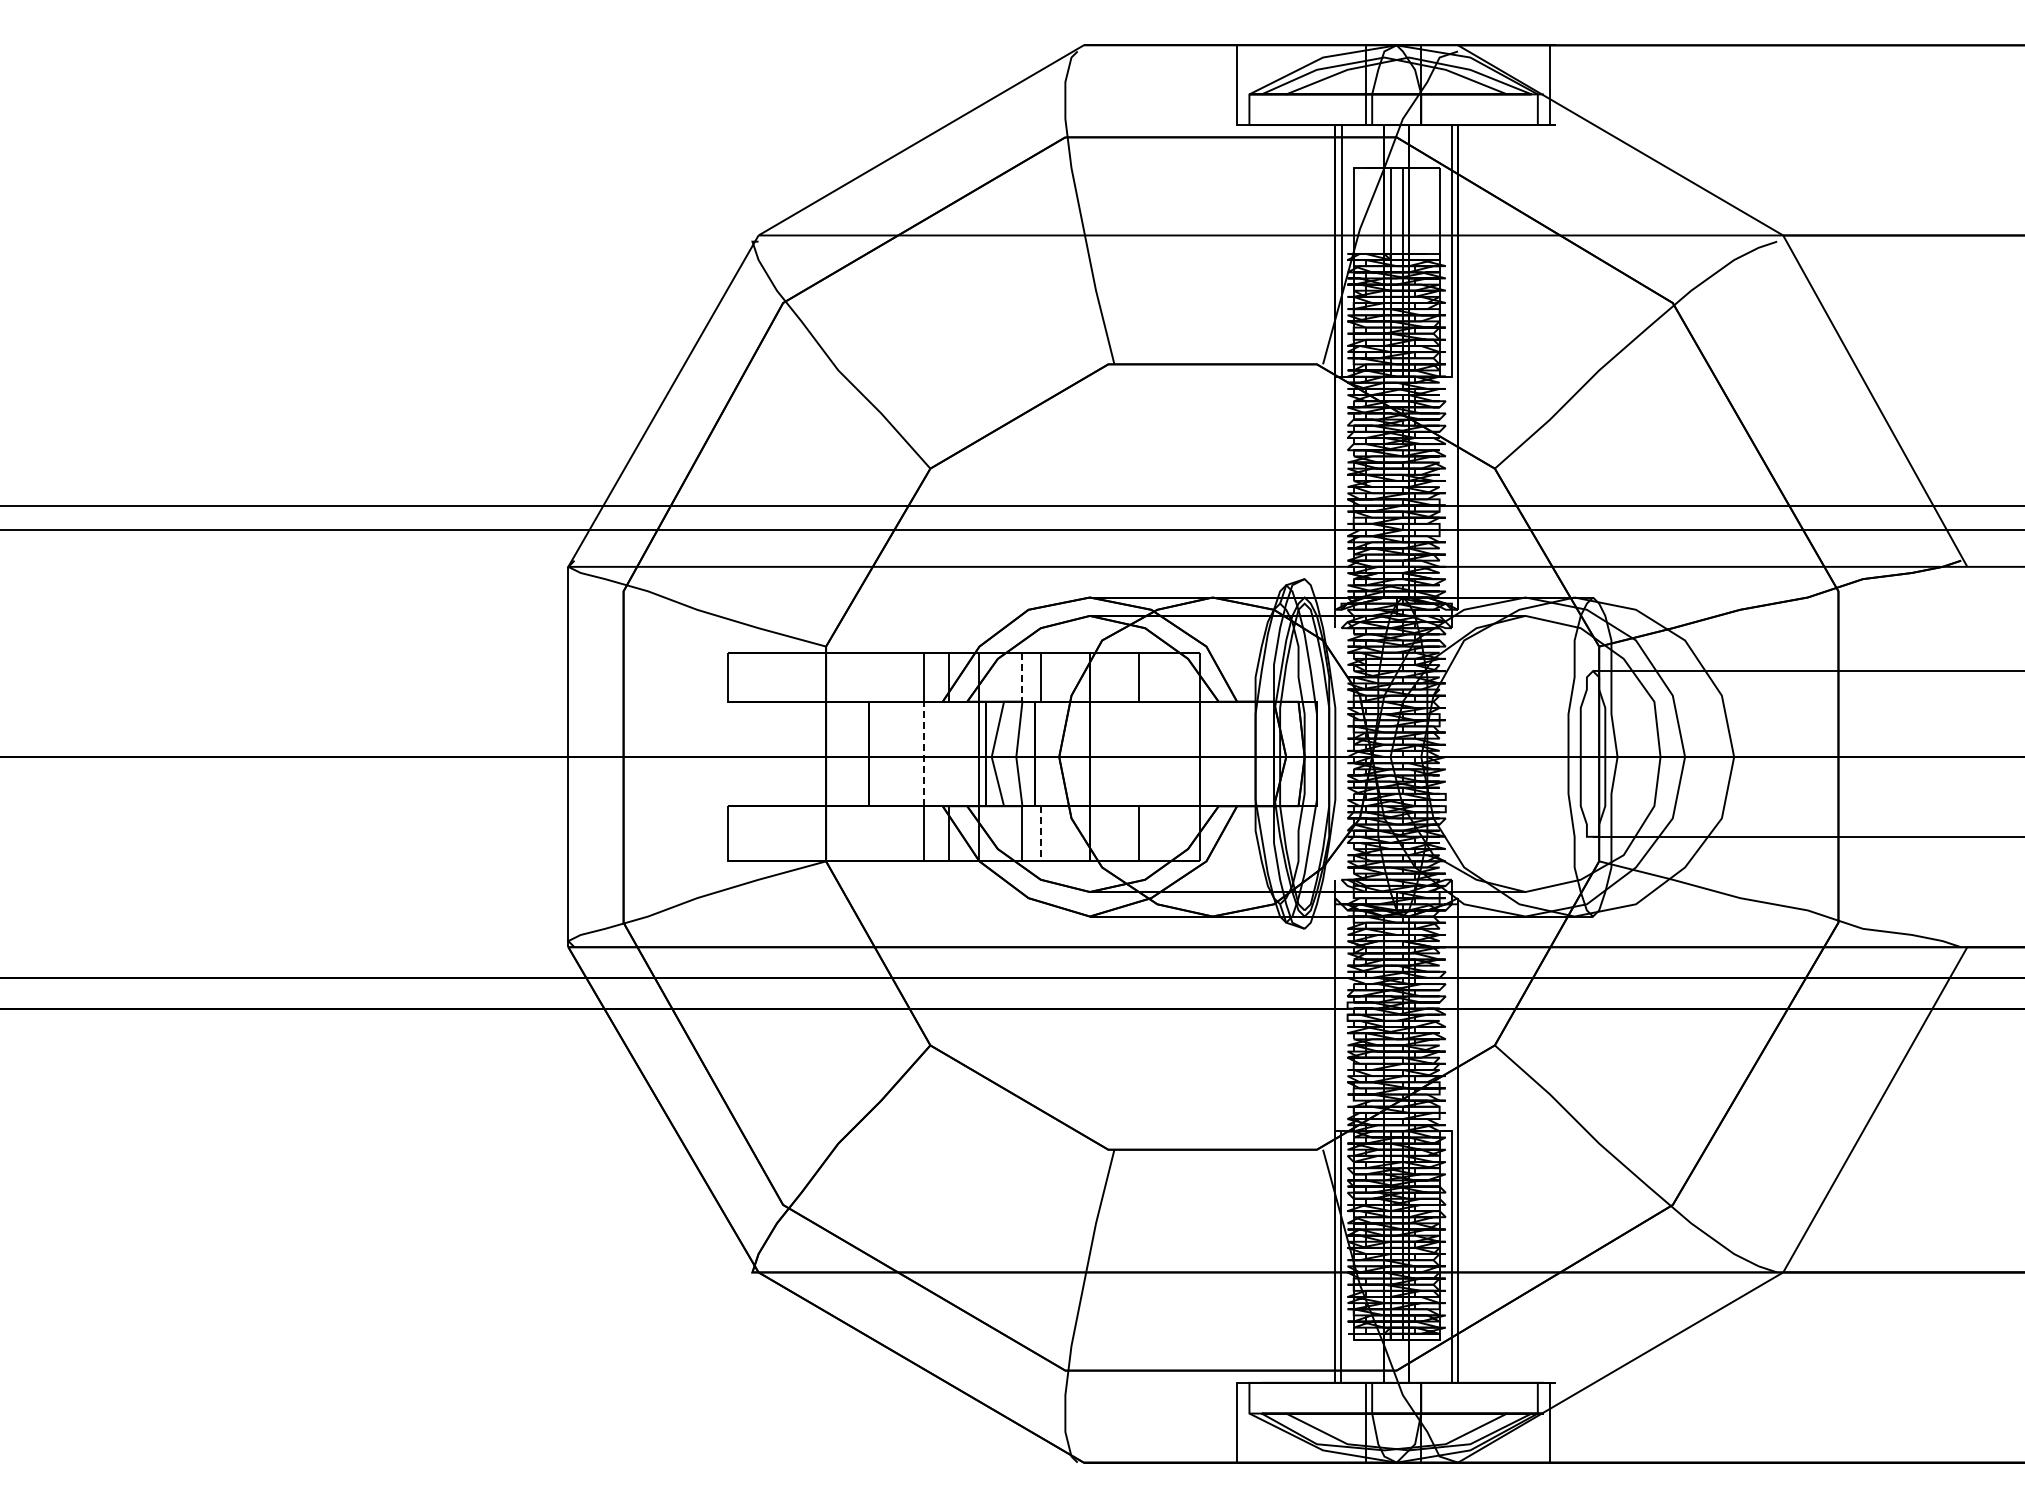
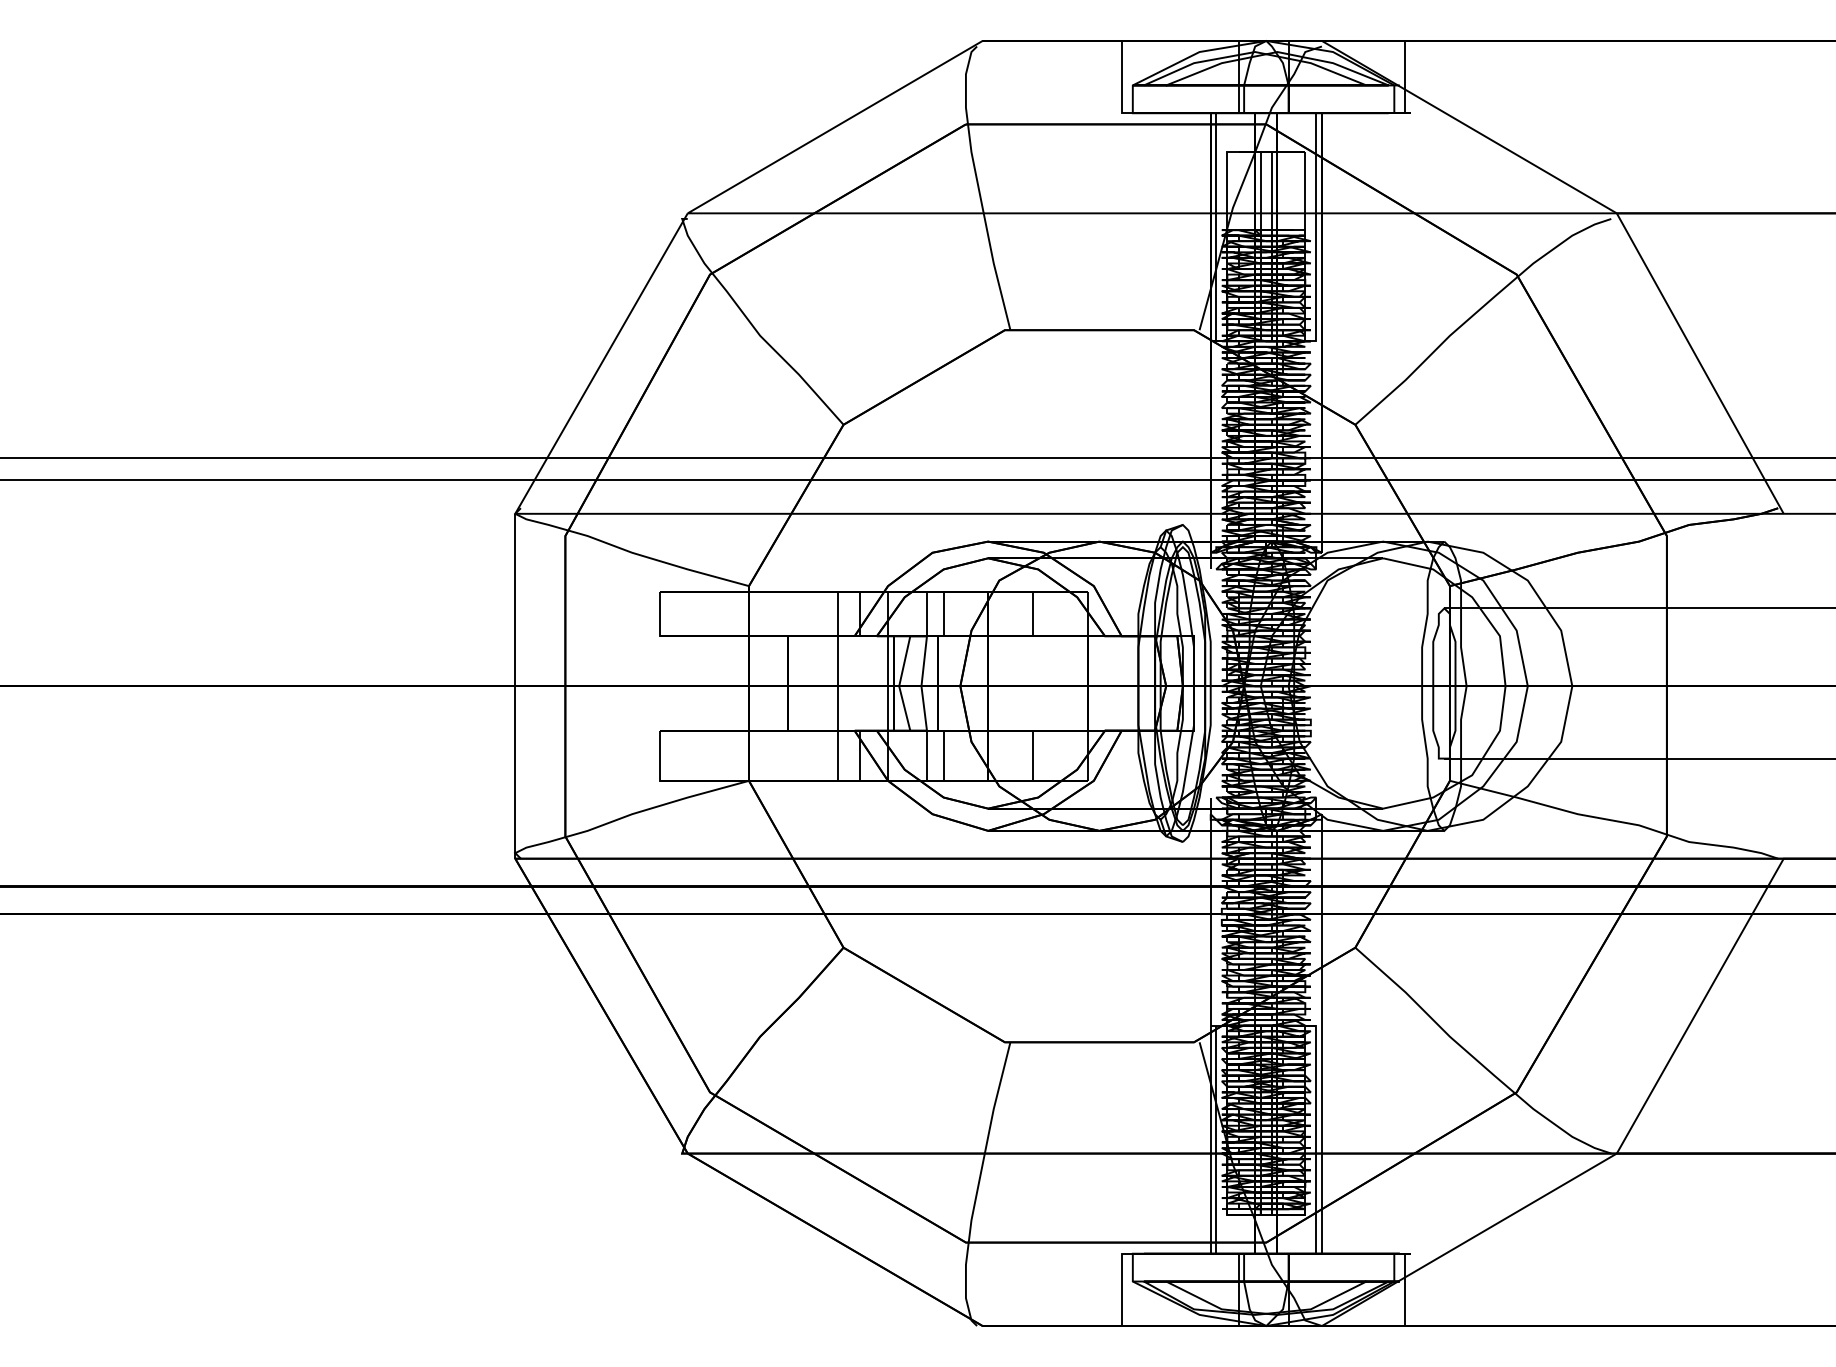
line: (1022, 677) -> (927, 614), dashed -> solid
line: (924, 753) -> (838, 683), dashed -> solid
line: (1040, 833) -> (943, 755), dashed -> solid

